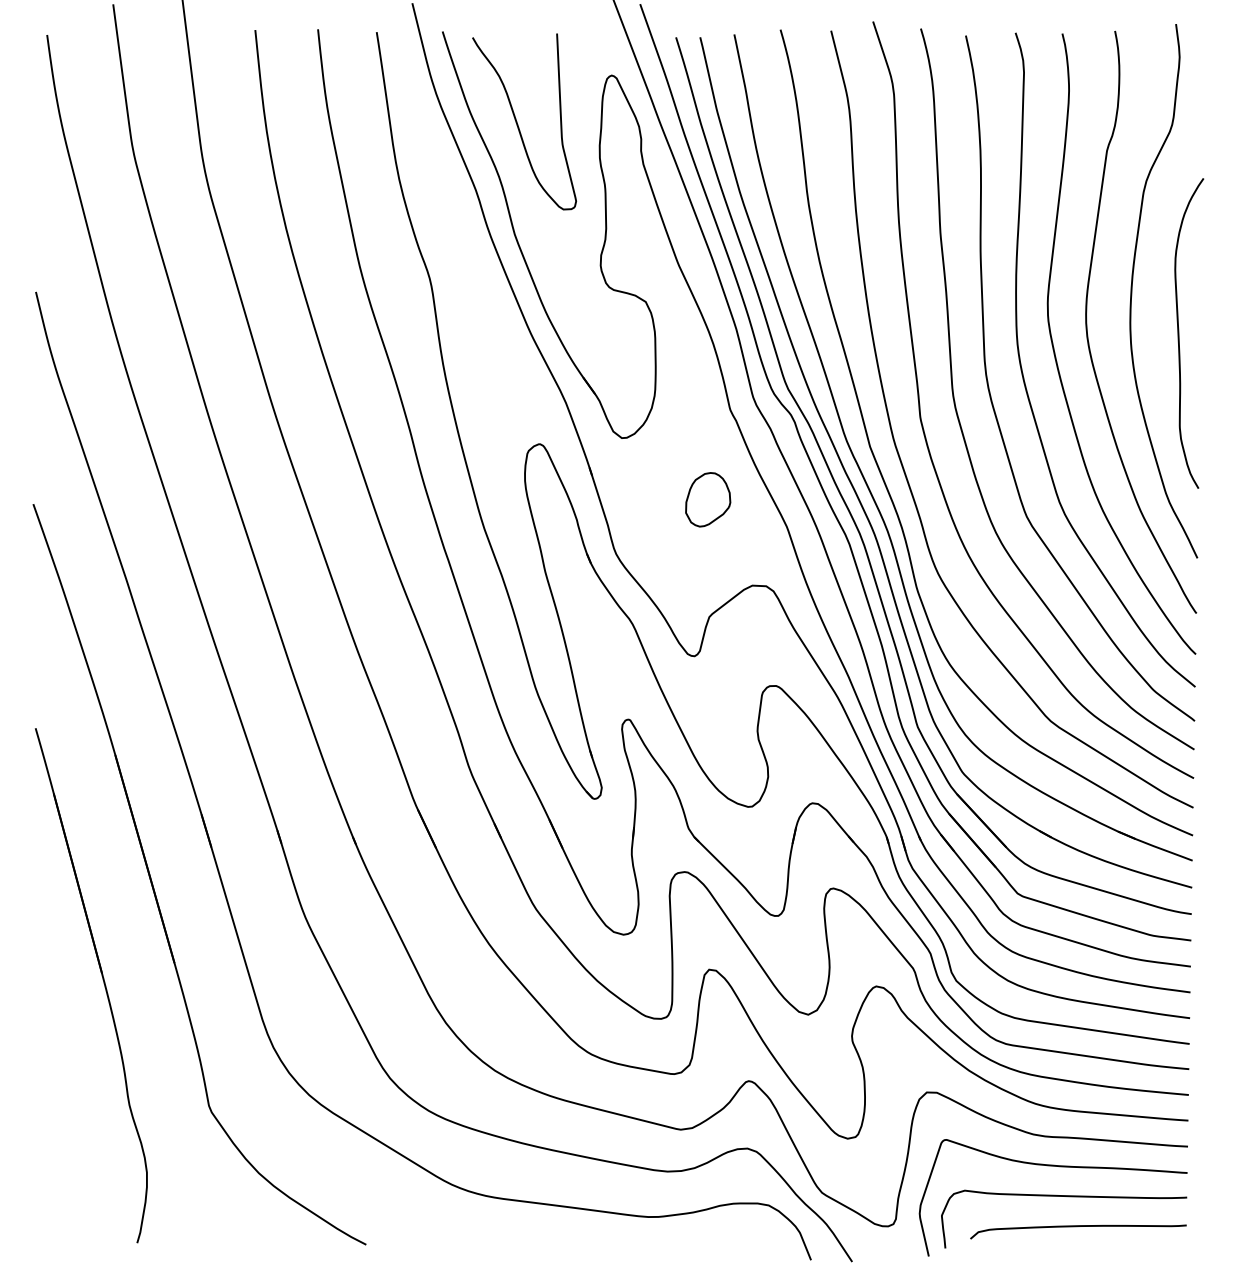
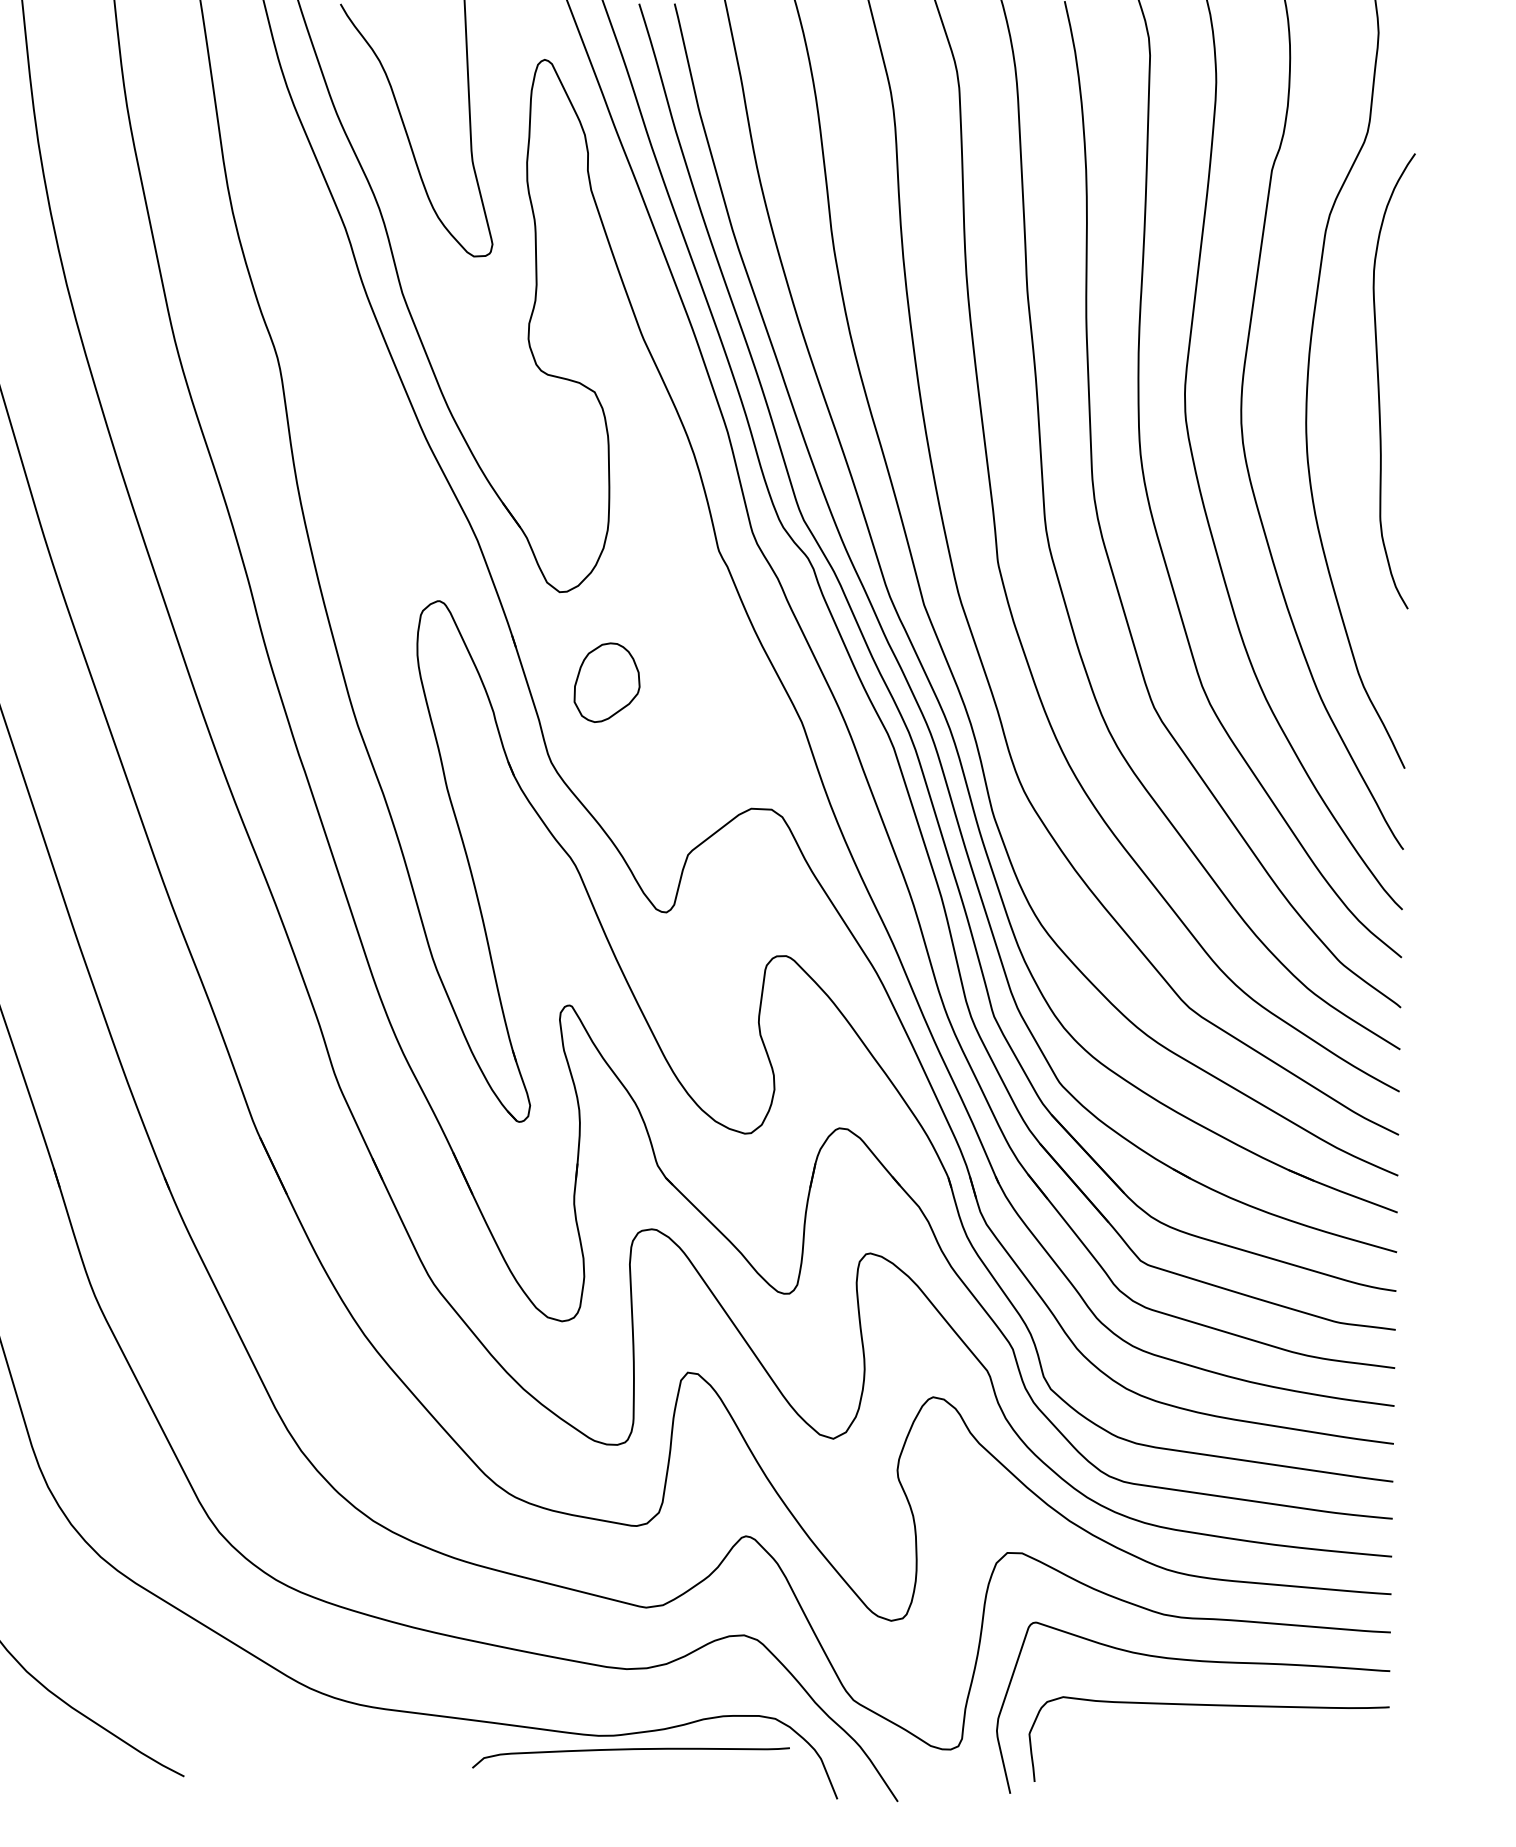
curve: (1179, 333) -> (1379, 381), moved
part: (708, 499) -> (607, 682), moved
curve: (1077, 1227) -> (629, 1751), moved

